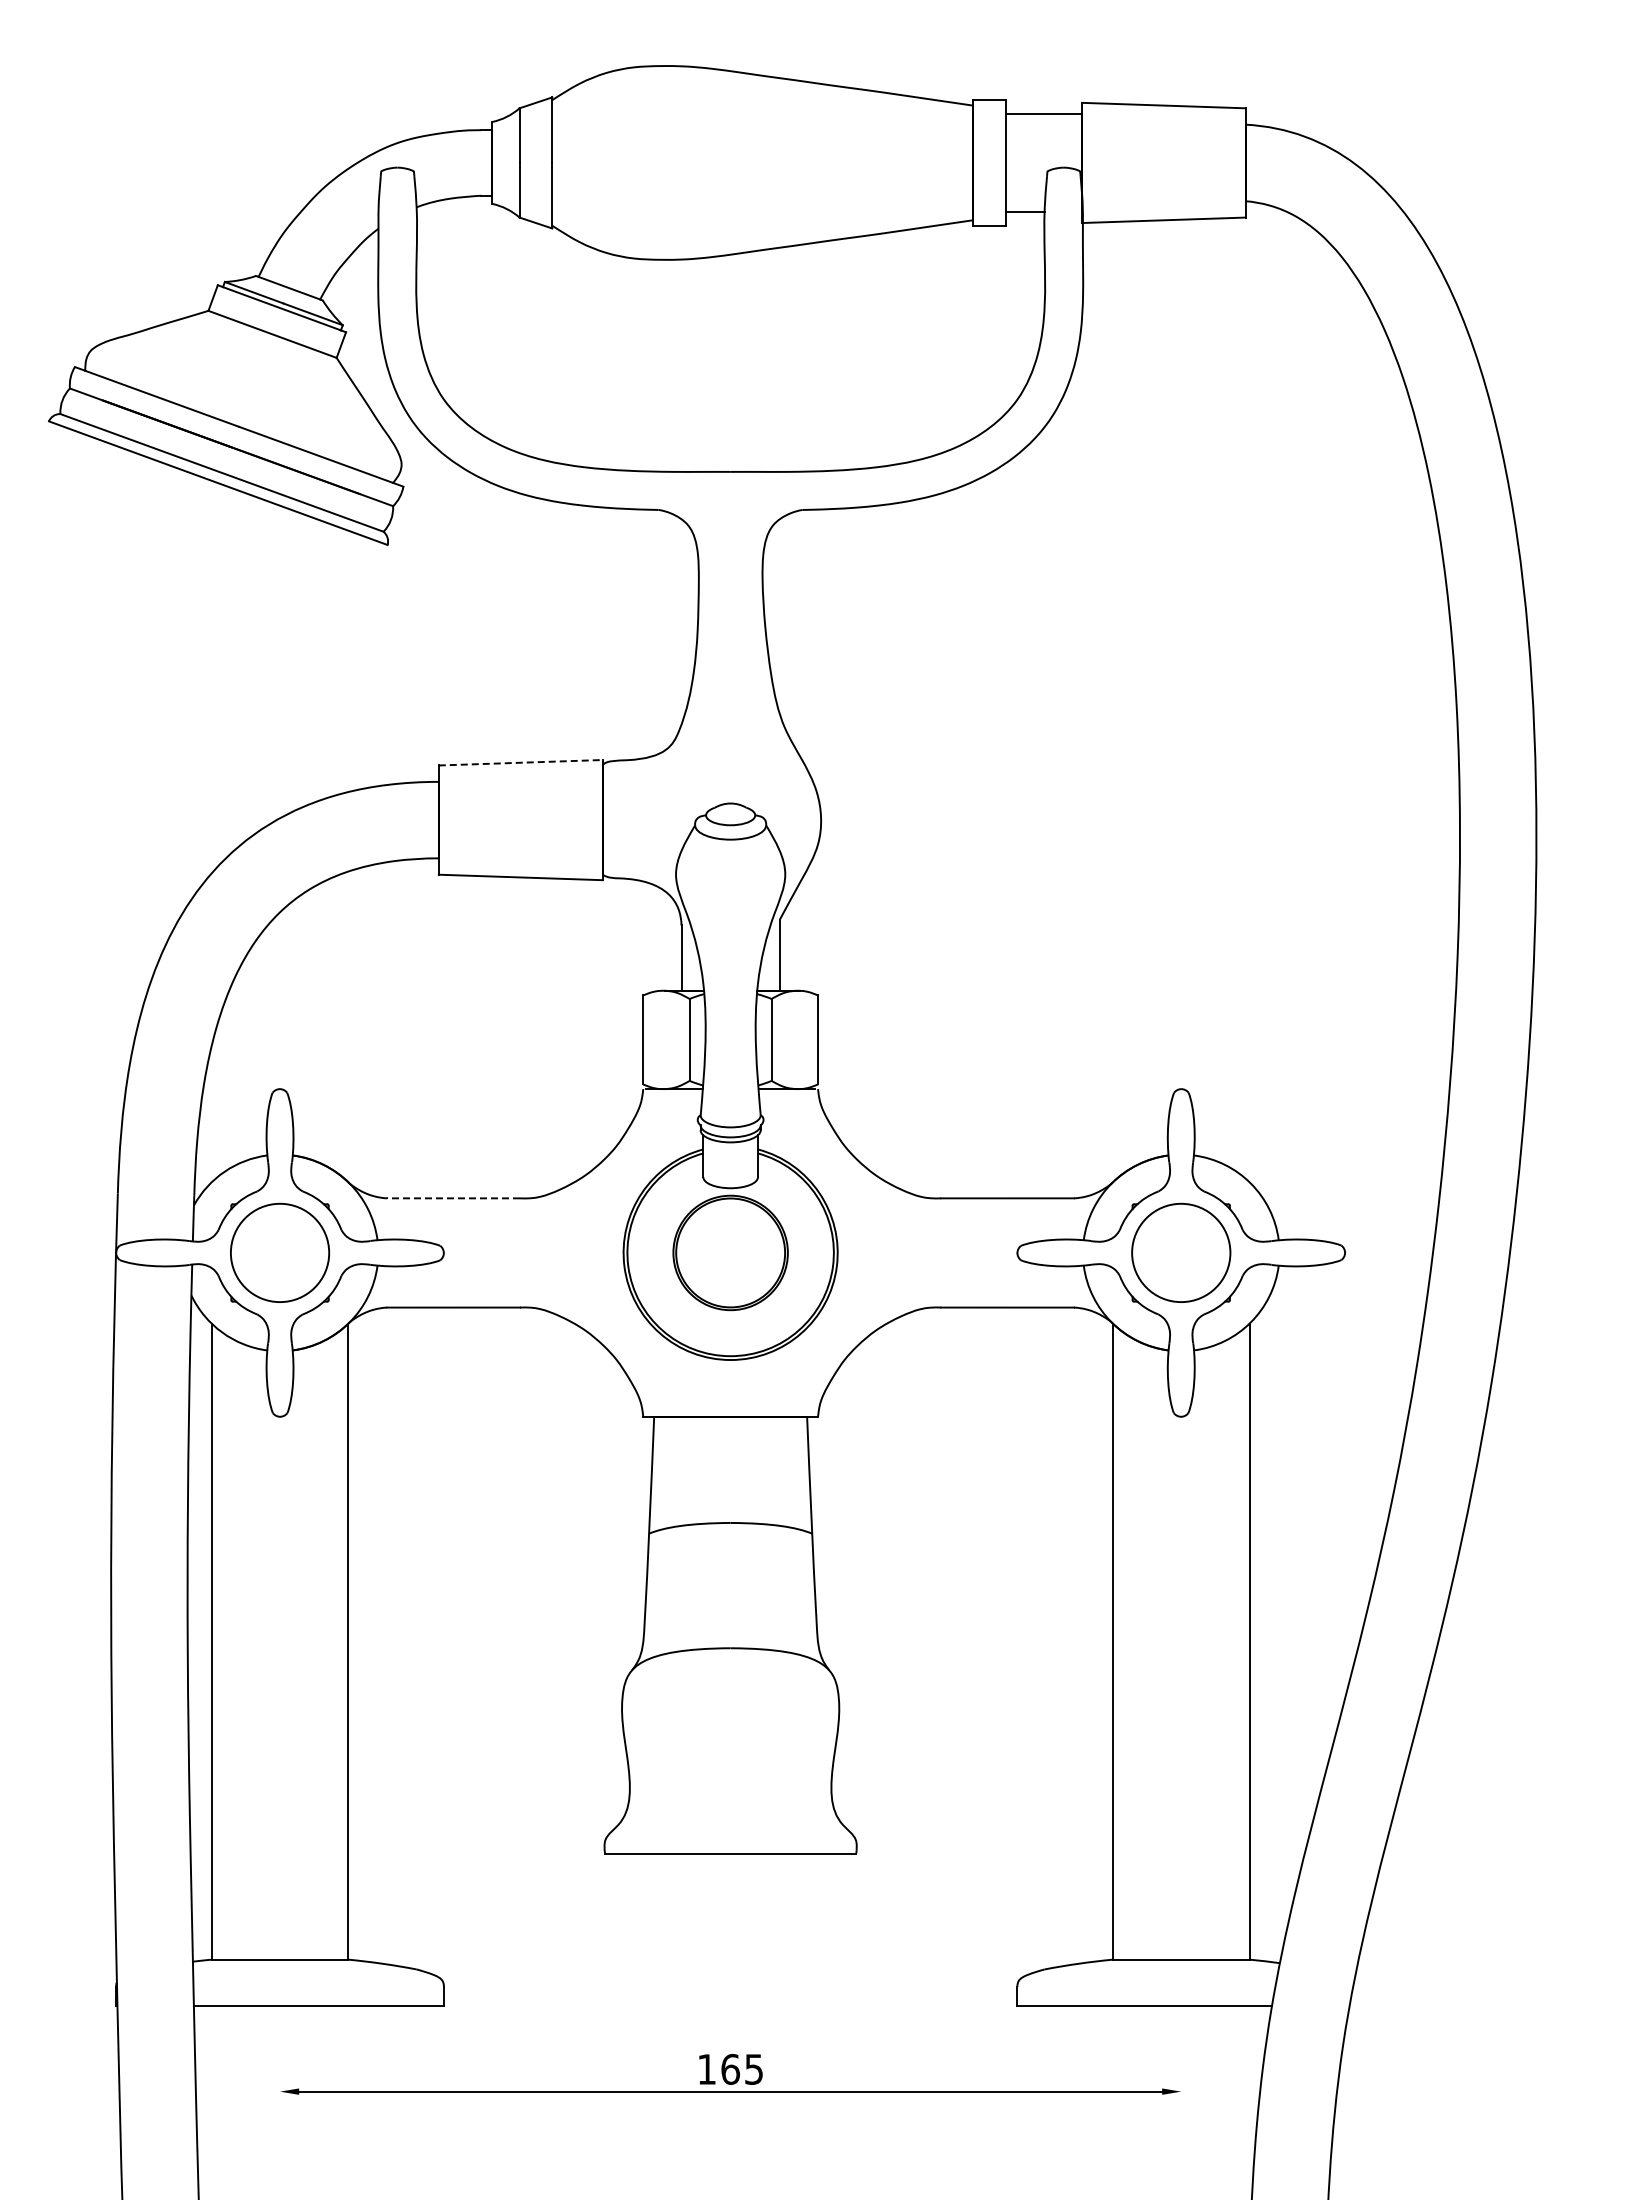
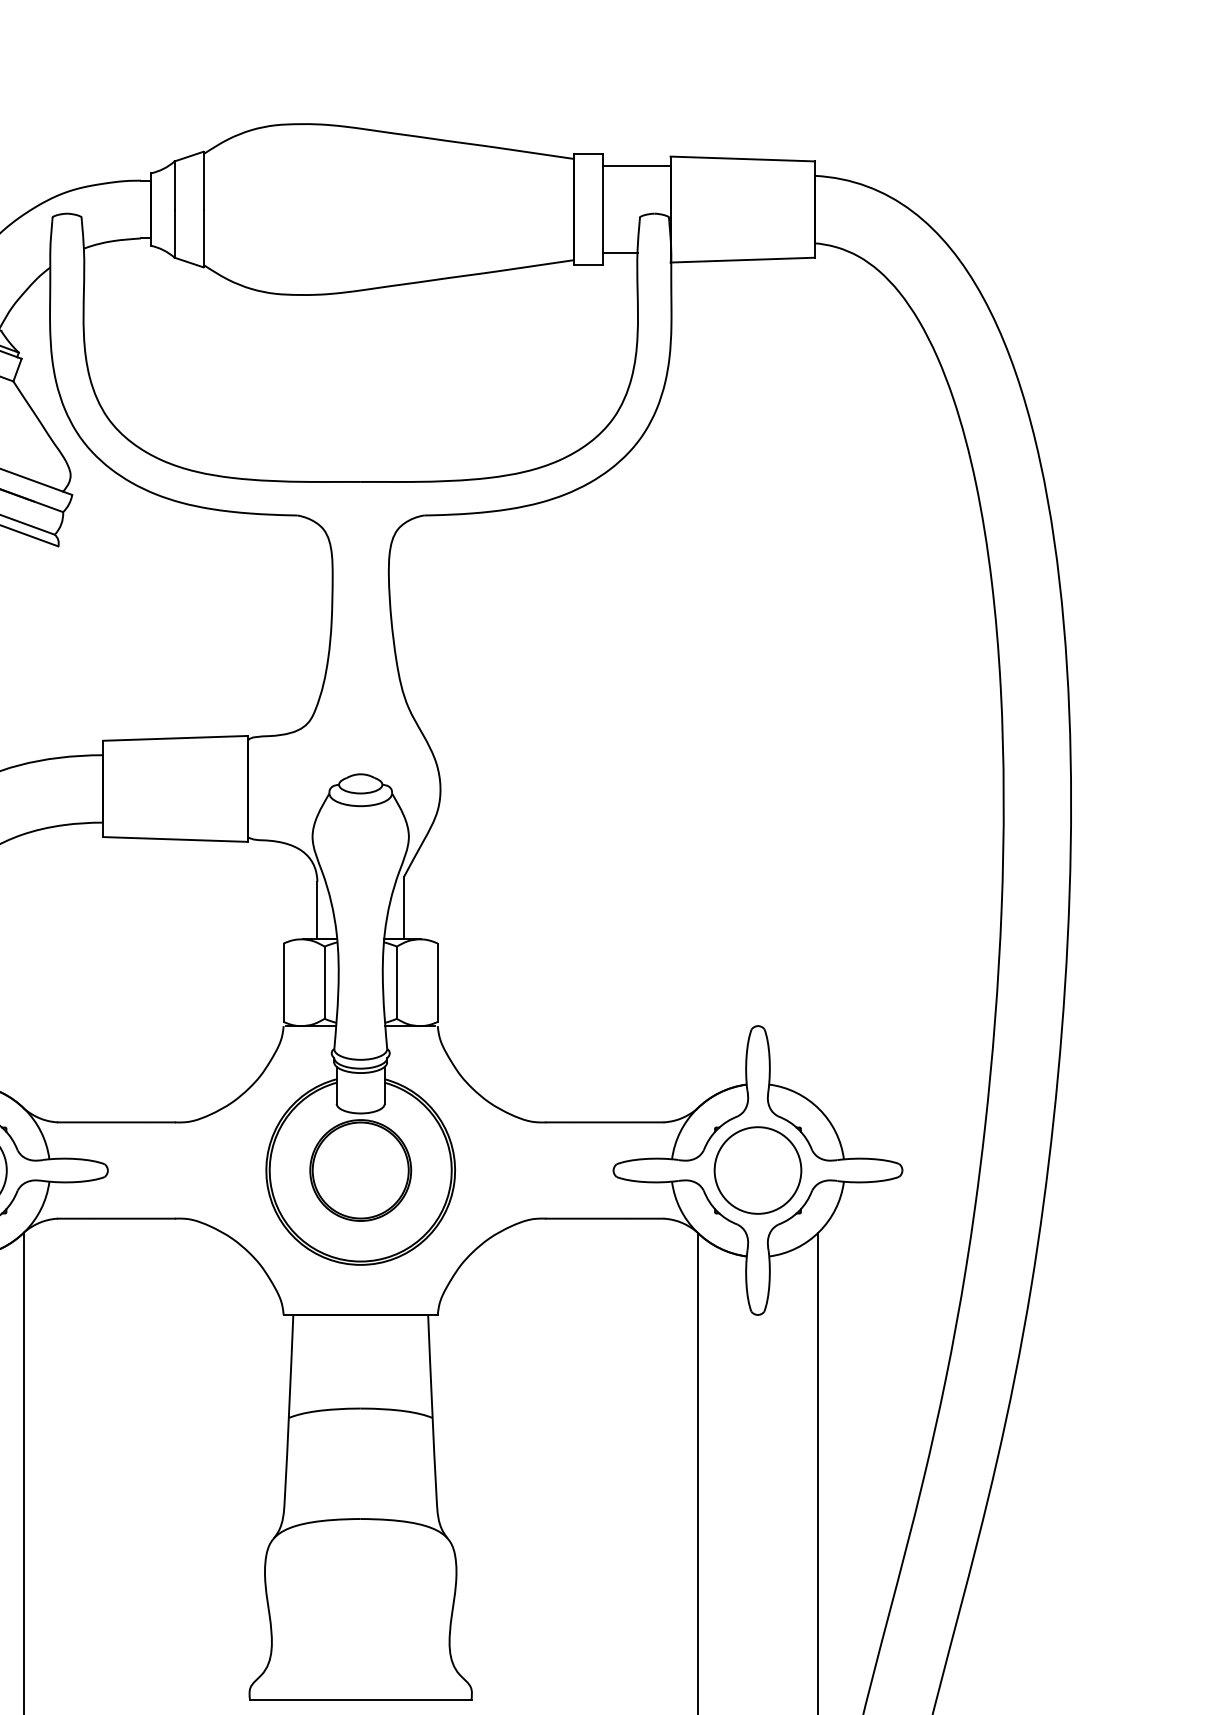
line: (520, 762) -> (175, 738), dashed -> solid
line: (453, 1198) -> (116, 1122), dashed -> solid

